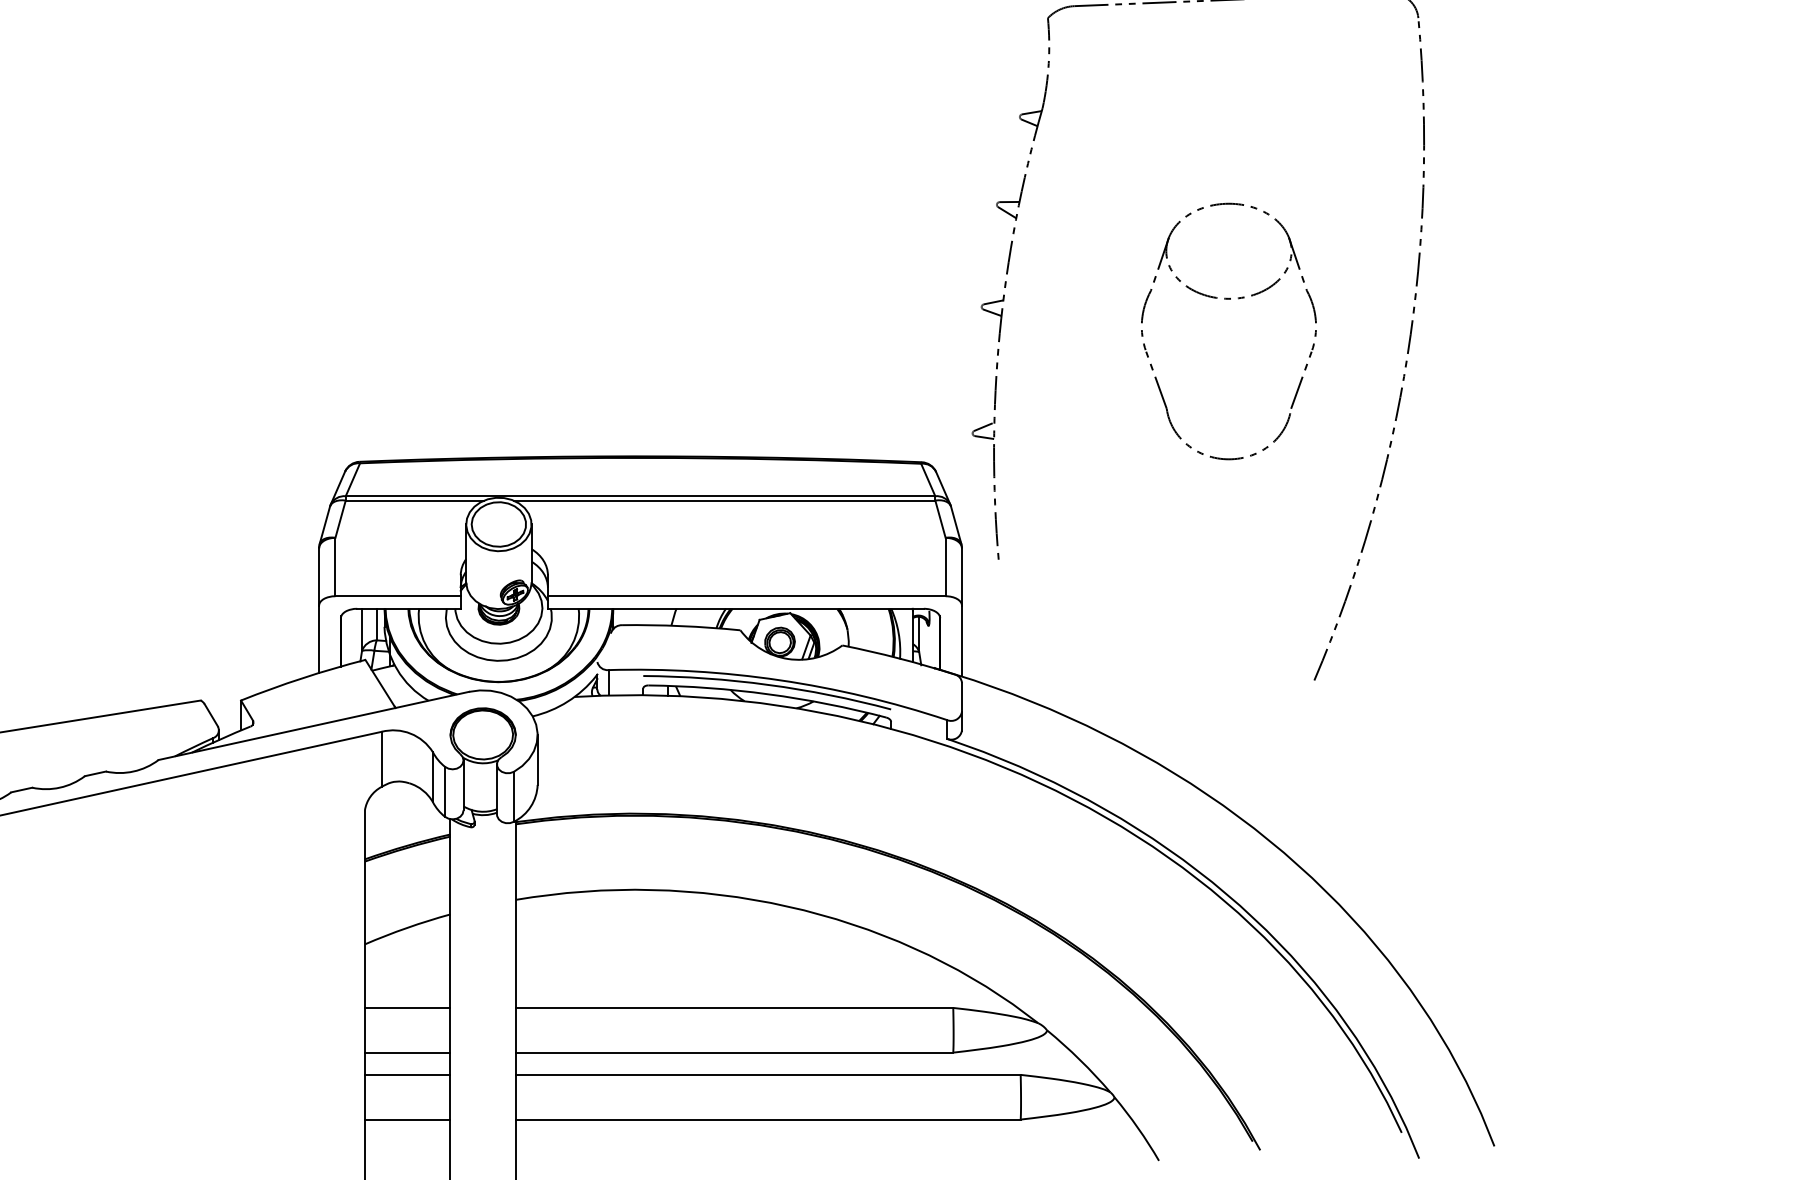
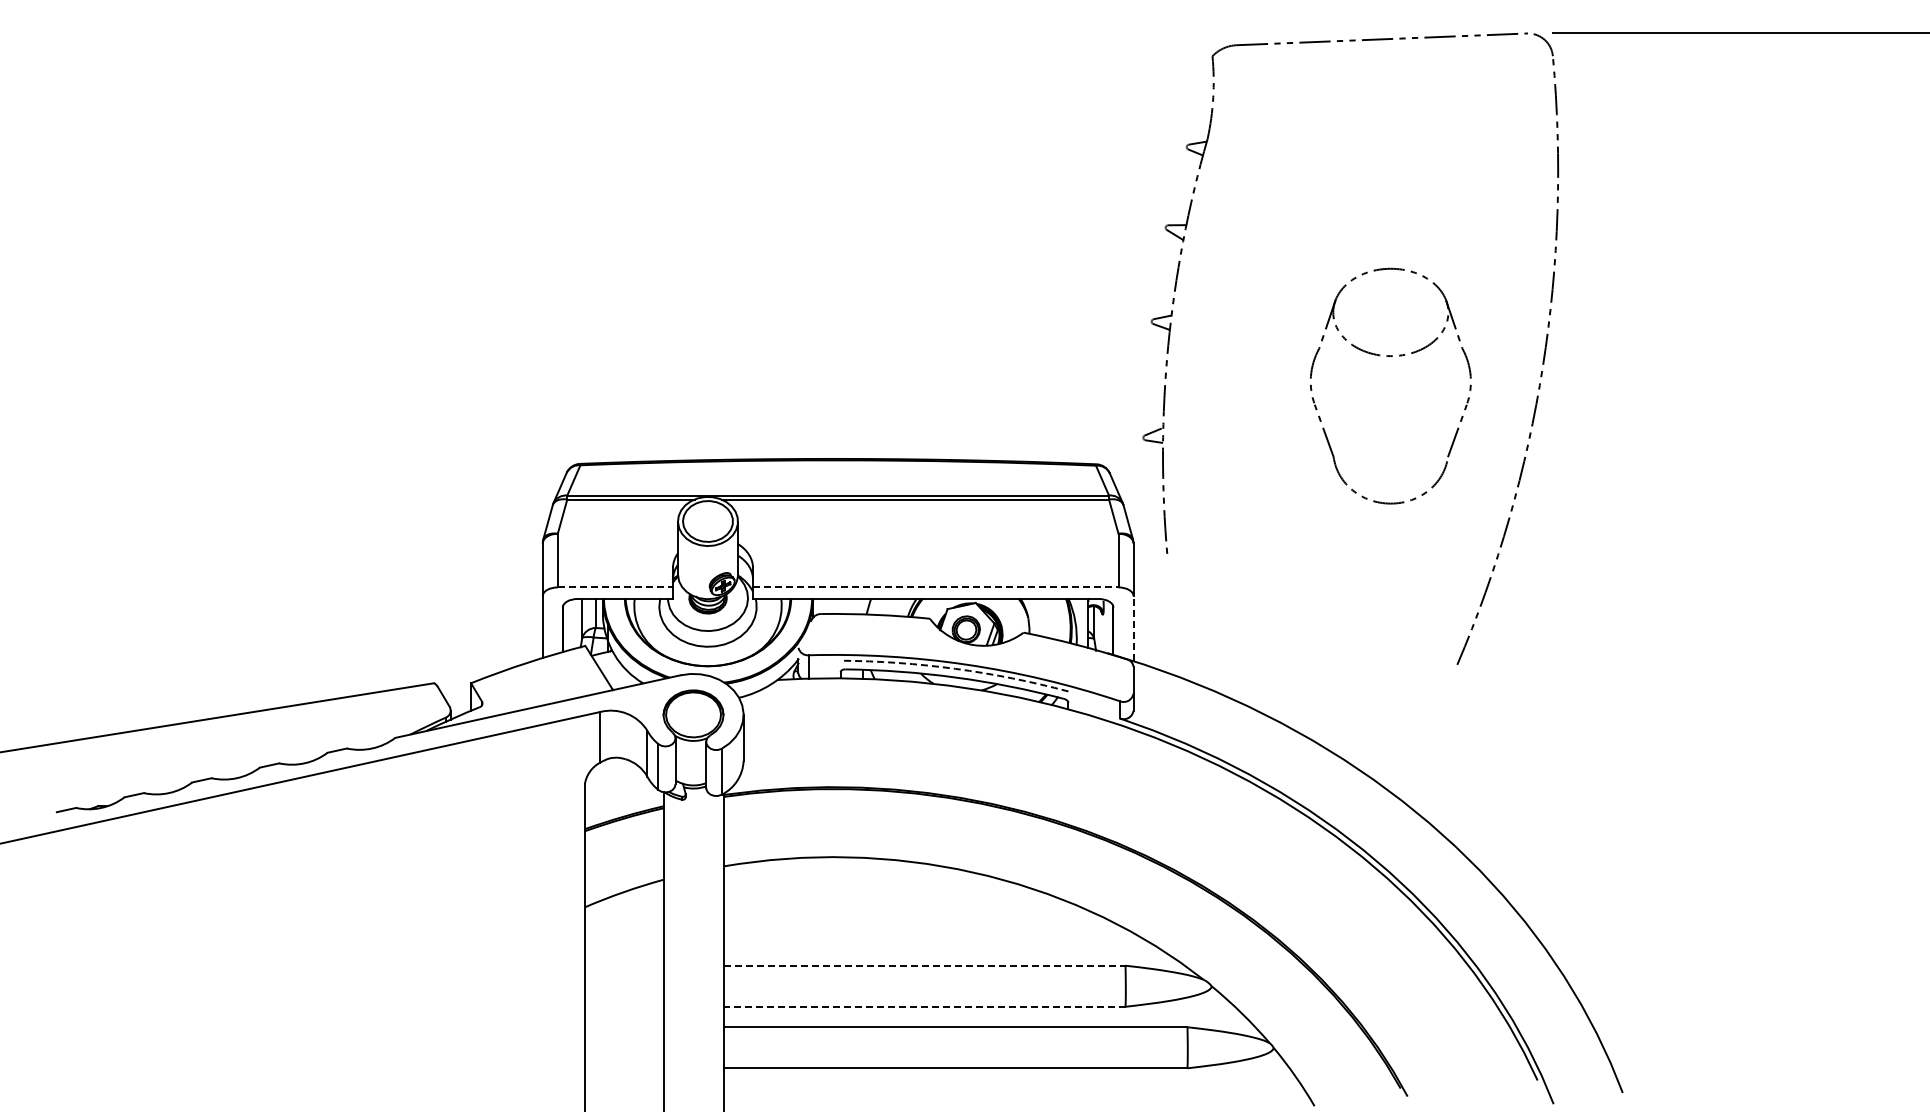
part: (1228, 299) -> (1390, 356), moved
line: (398, 596) -> (615, 587), solid -> dashed
line: (746, 596) -> (935, 587), solid -> dashed
line: (961, 640) -> (1133, 628), solid -> dashed
arc: (768, 684) -> (955, 668), solid -> dashed
line: (406, 1007) -> (623, 965), removed
line: (734, 1007) -> (924, 965), solid -> dashed
line: (406, 1052) -> (623, 1006), removed
line: (734, 1052) -> (924, 1006), solid -> dashed
line: (406, 1075) -> (623, 1027), removed
line: (406, 1119) -> (623, 1068), removed

